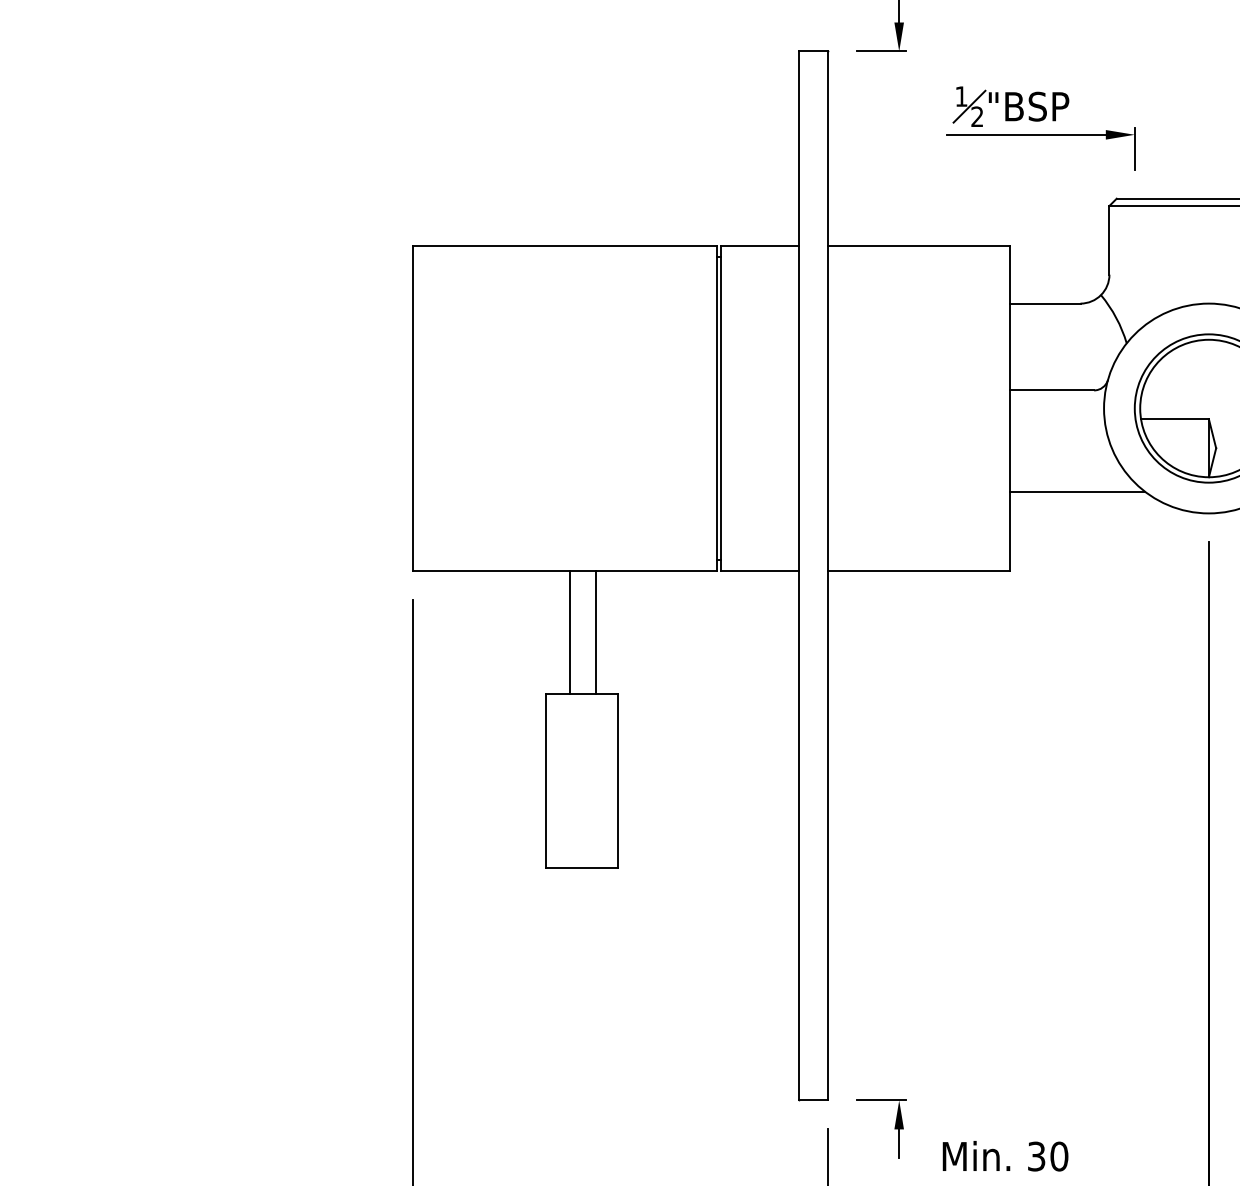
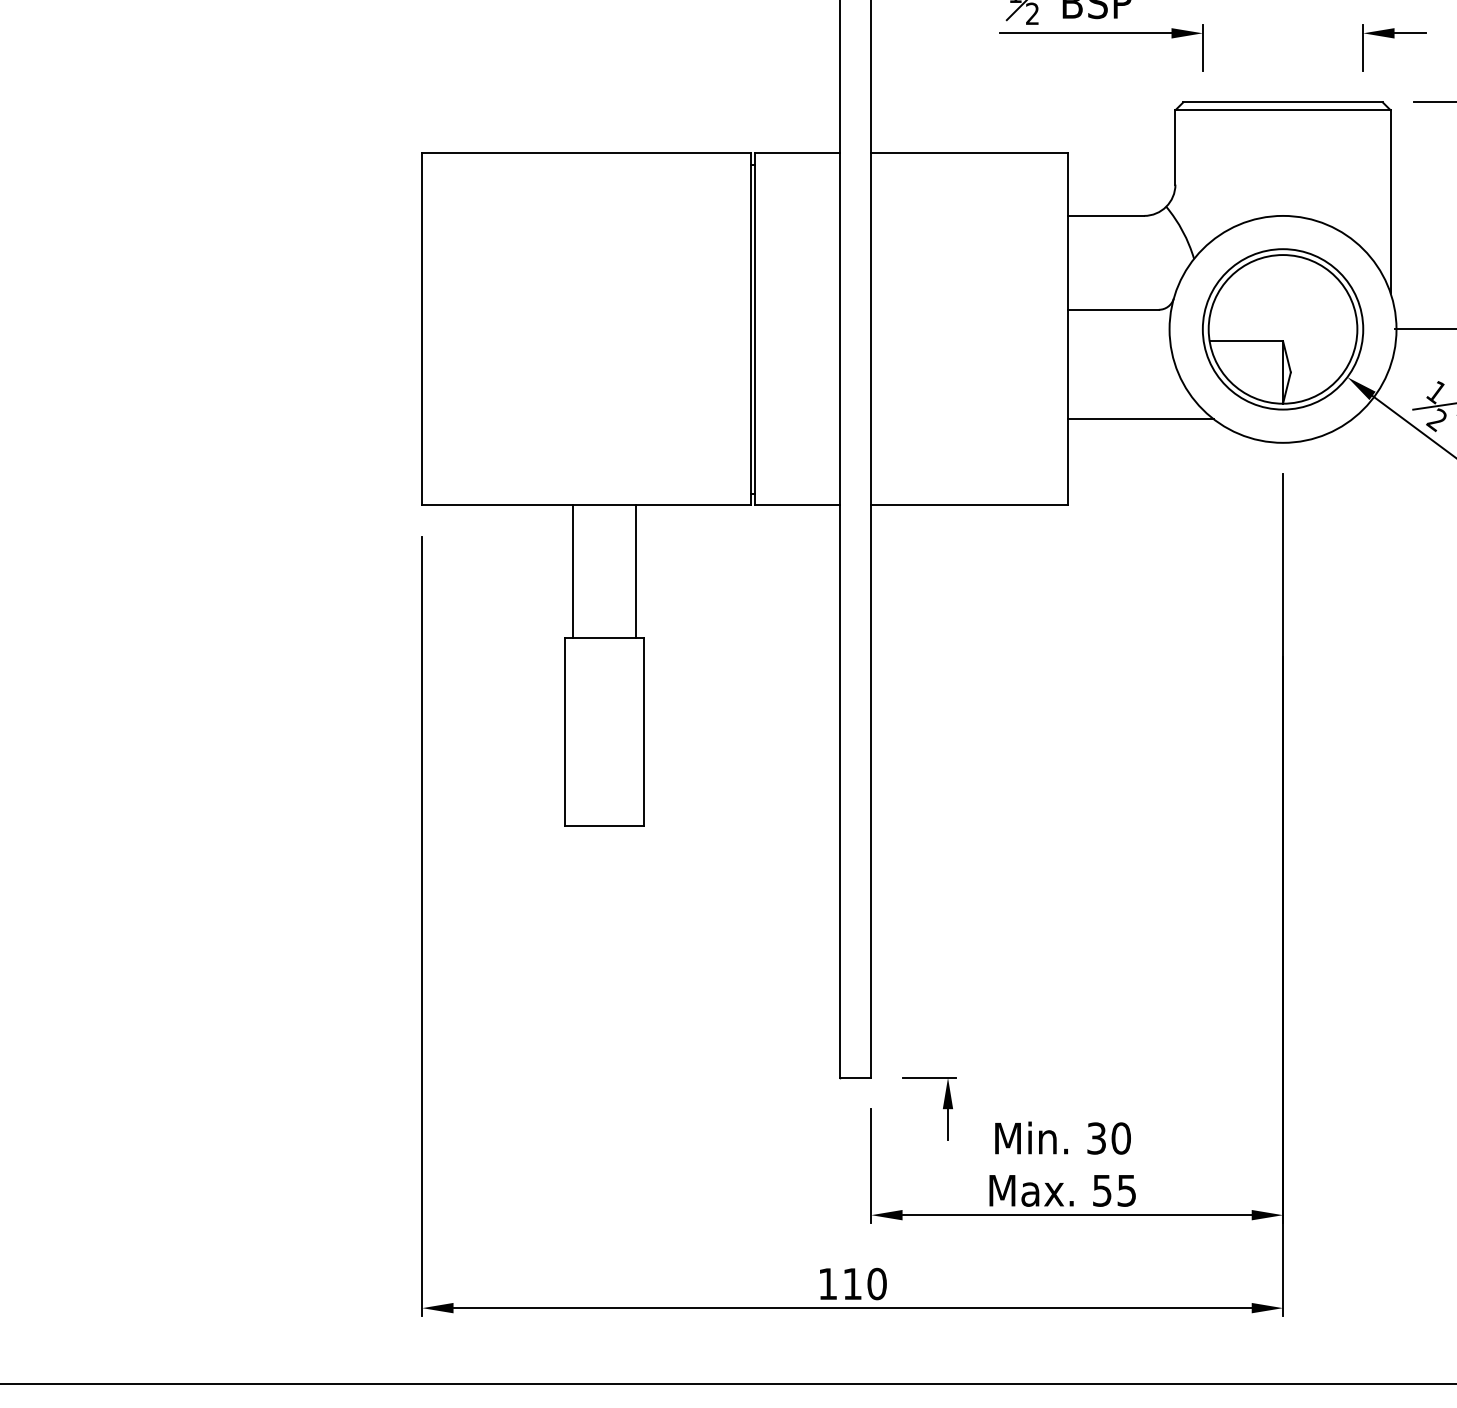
line: (569, 632) -> (635, 571), moved
line: (596, 632) -> (573, 571), moved

